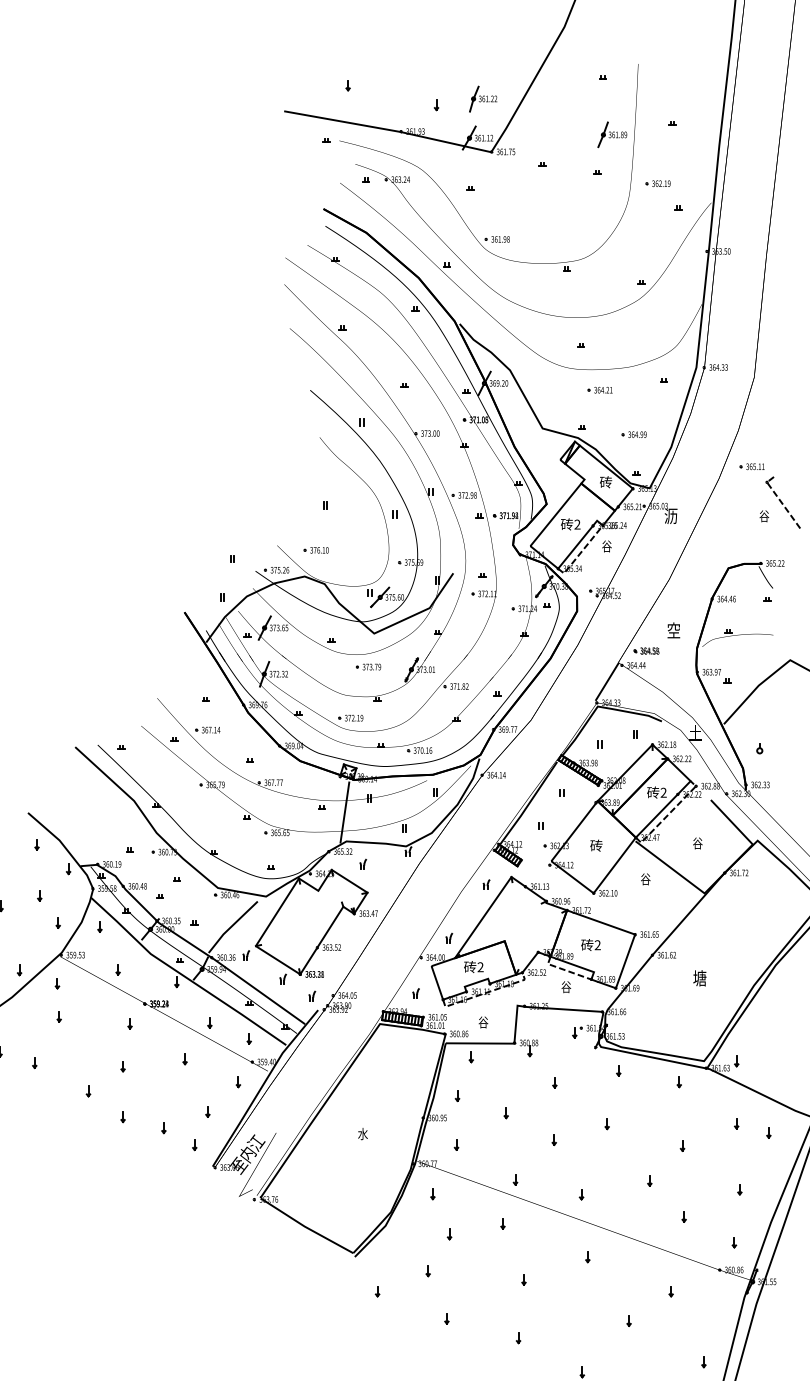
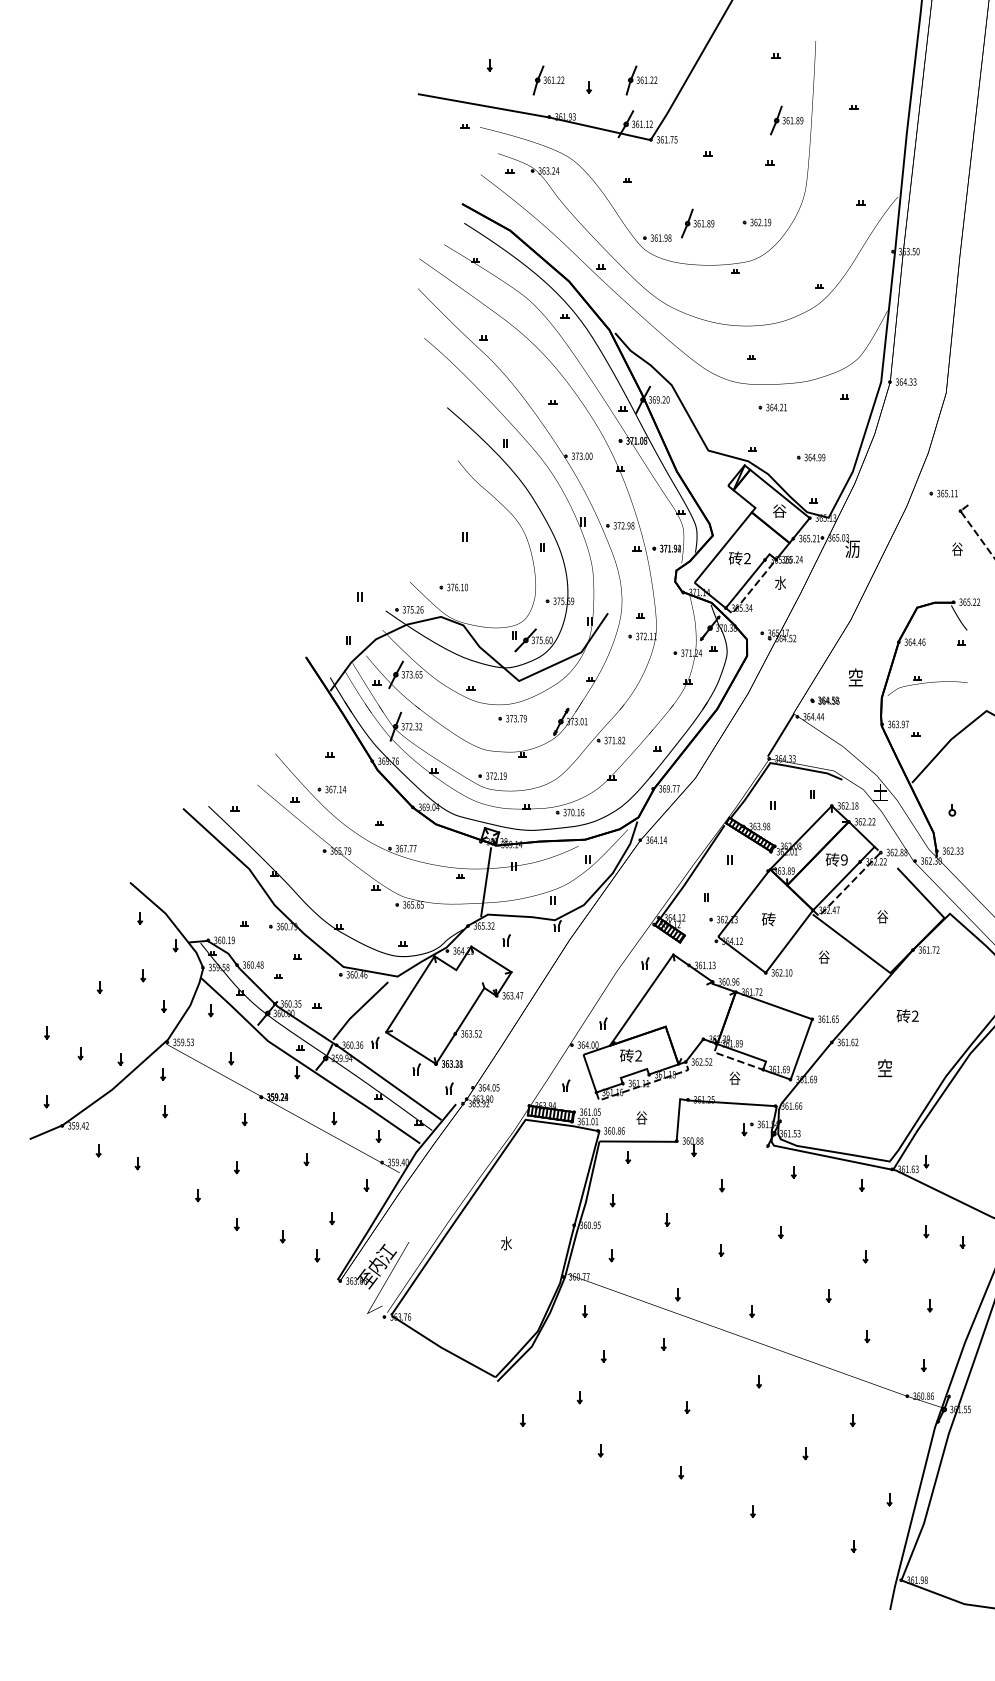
part: (400, 99) -> (548, 80), added
part: (657, 183) -> (756, 222), moved
part: (532, 226) -> (697, 223), added
text: (605, 481) -> (779, 510), 砖 -> 谷
text: (606, 545) -> (780, 582), 谷 -> 水
text: (663, 793) -> (844, 860), 2 -> 9
text: (590, 944) -> (907, 1015), moved
text: (699, 978) -> (884, 1068), 塘 -> 空

